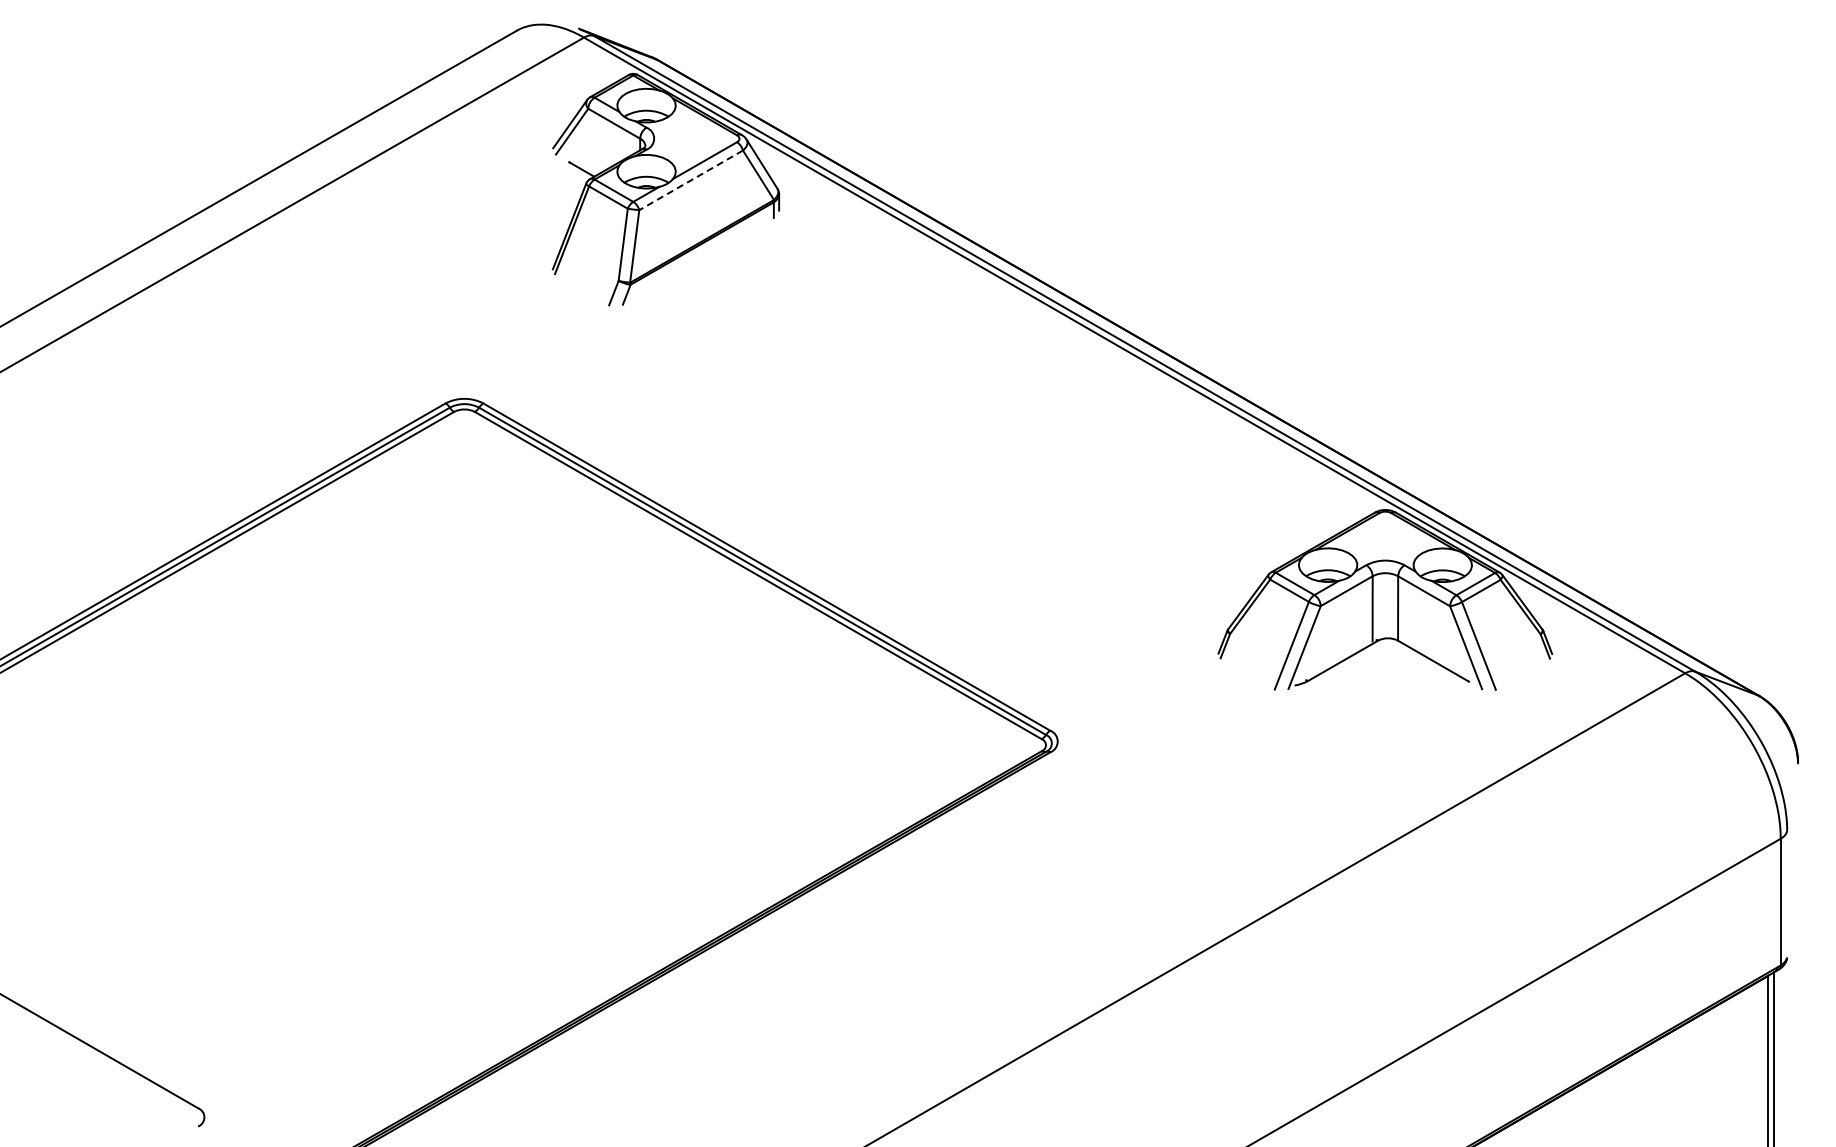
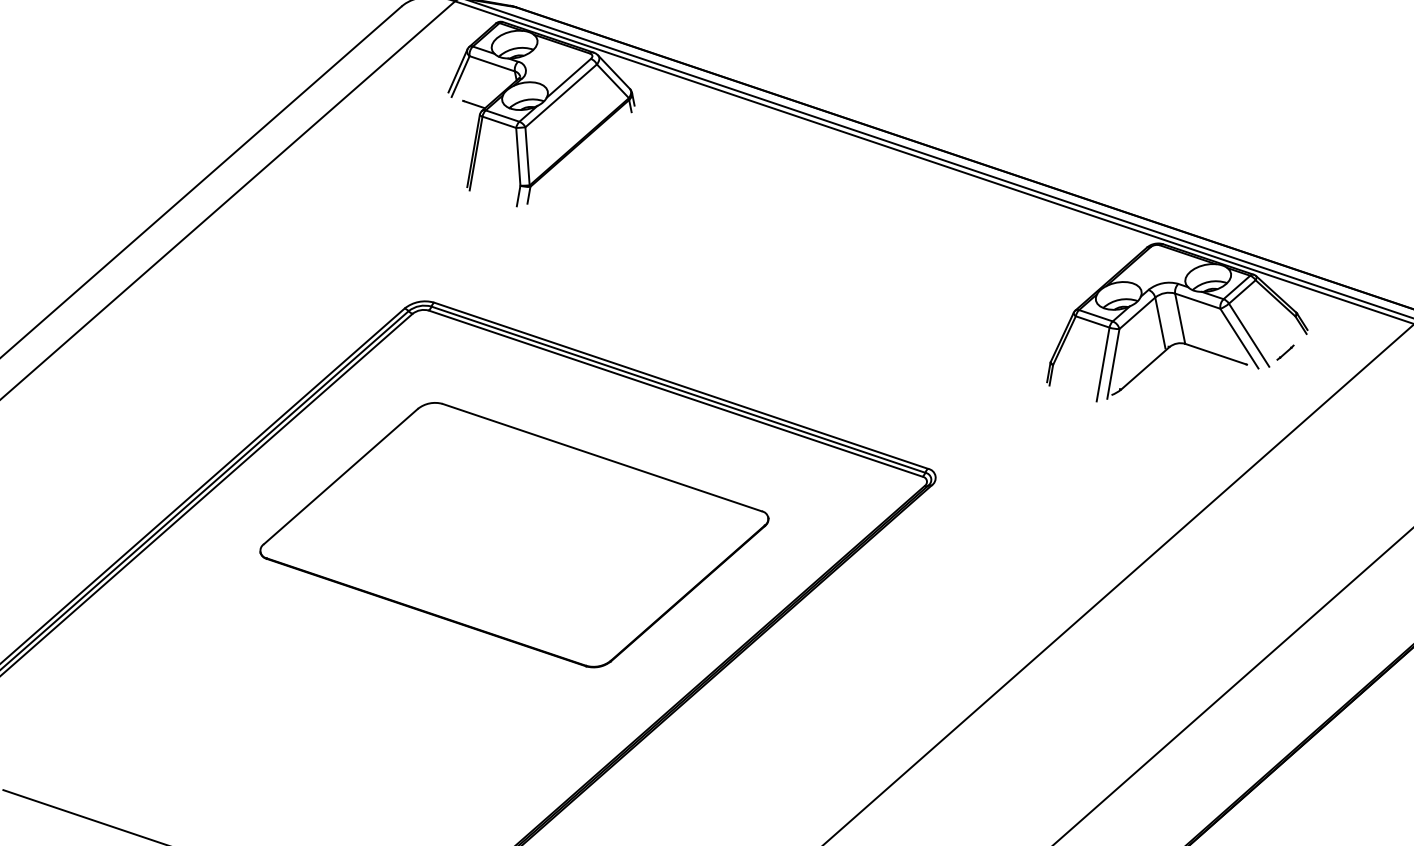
line: (691, 180) -> (561, 95), dashed -> solid
line: (1519, 676) -> (1285, 352), added
part: (524, 709) -> (514, 534), added

